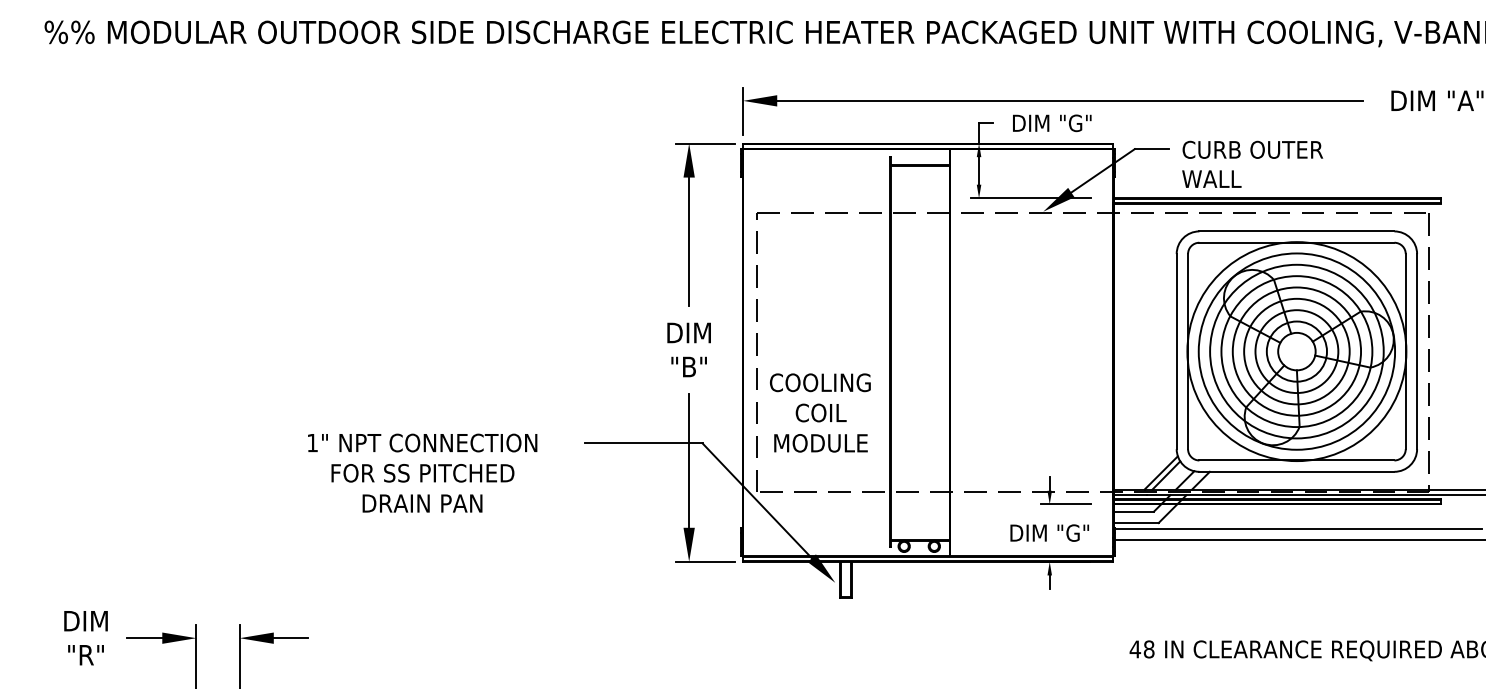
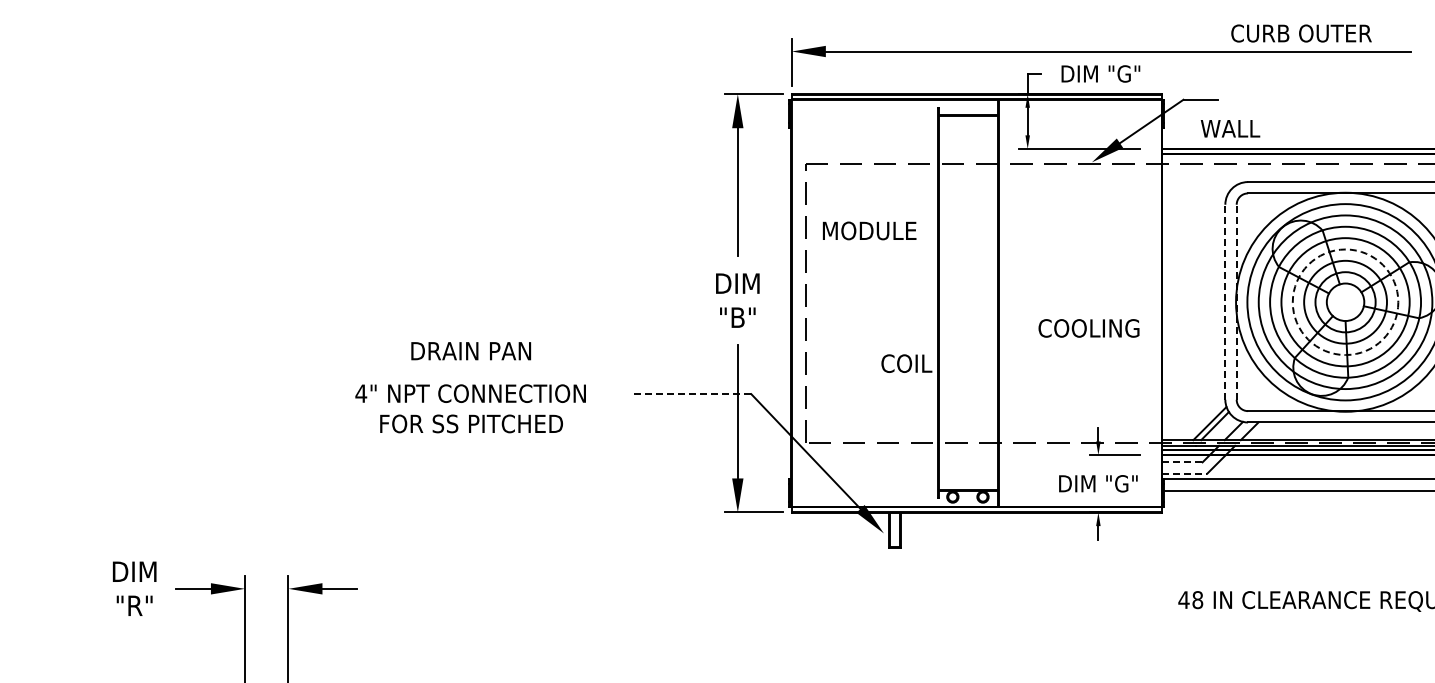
text: (1252, 149) -> (1301, 33), moved
text: (1211, 178) -> (1230, 128), moved
line: (1176, 351) -> (1225, 302), solid -> dashed
line: (1188, 351) -> (1237, 302), solid -> dashed
circle: (1296, 351) -> (1345, 302), solid -> dashed
text: (820, 382) -> (1089, 328), moved
text: (820, 412) -> (906, 363), moved
text: (312, 443) -> (361, 394), 1" -> 4"
line: (643, 443) -> (692, 394), solid -> dashed
text: (820, 443) -> (869, 231), moved
text: (422, 503) -> (471, 351), moved
line: (1134, 511) -> (1183, 462), solid -> dashed
line: (1136, 523) -> (1185, 474), solid -> dashed

